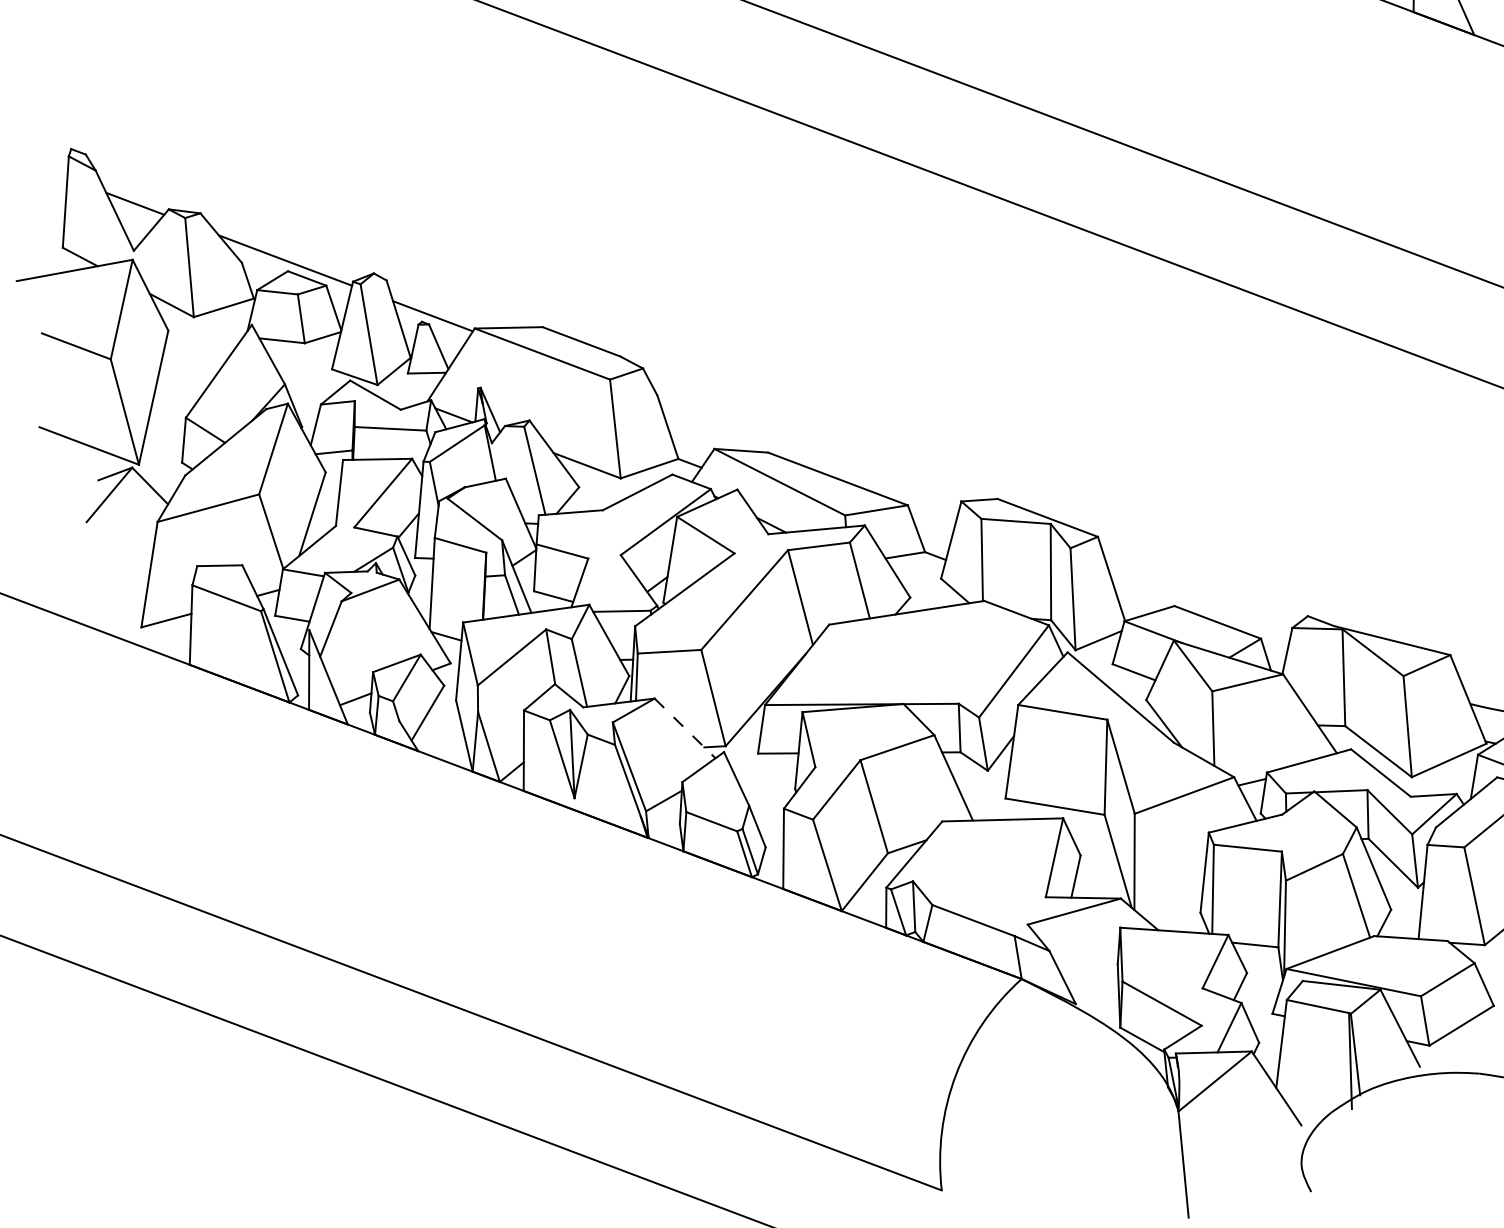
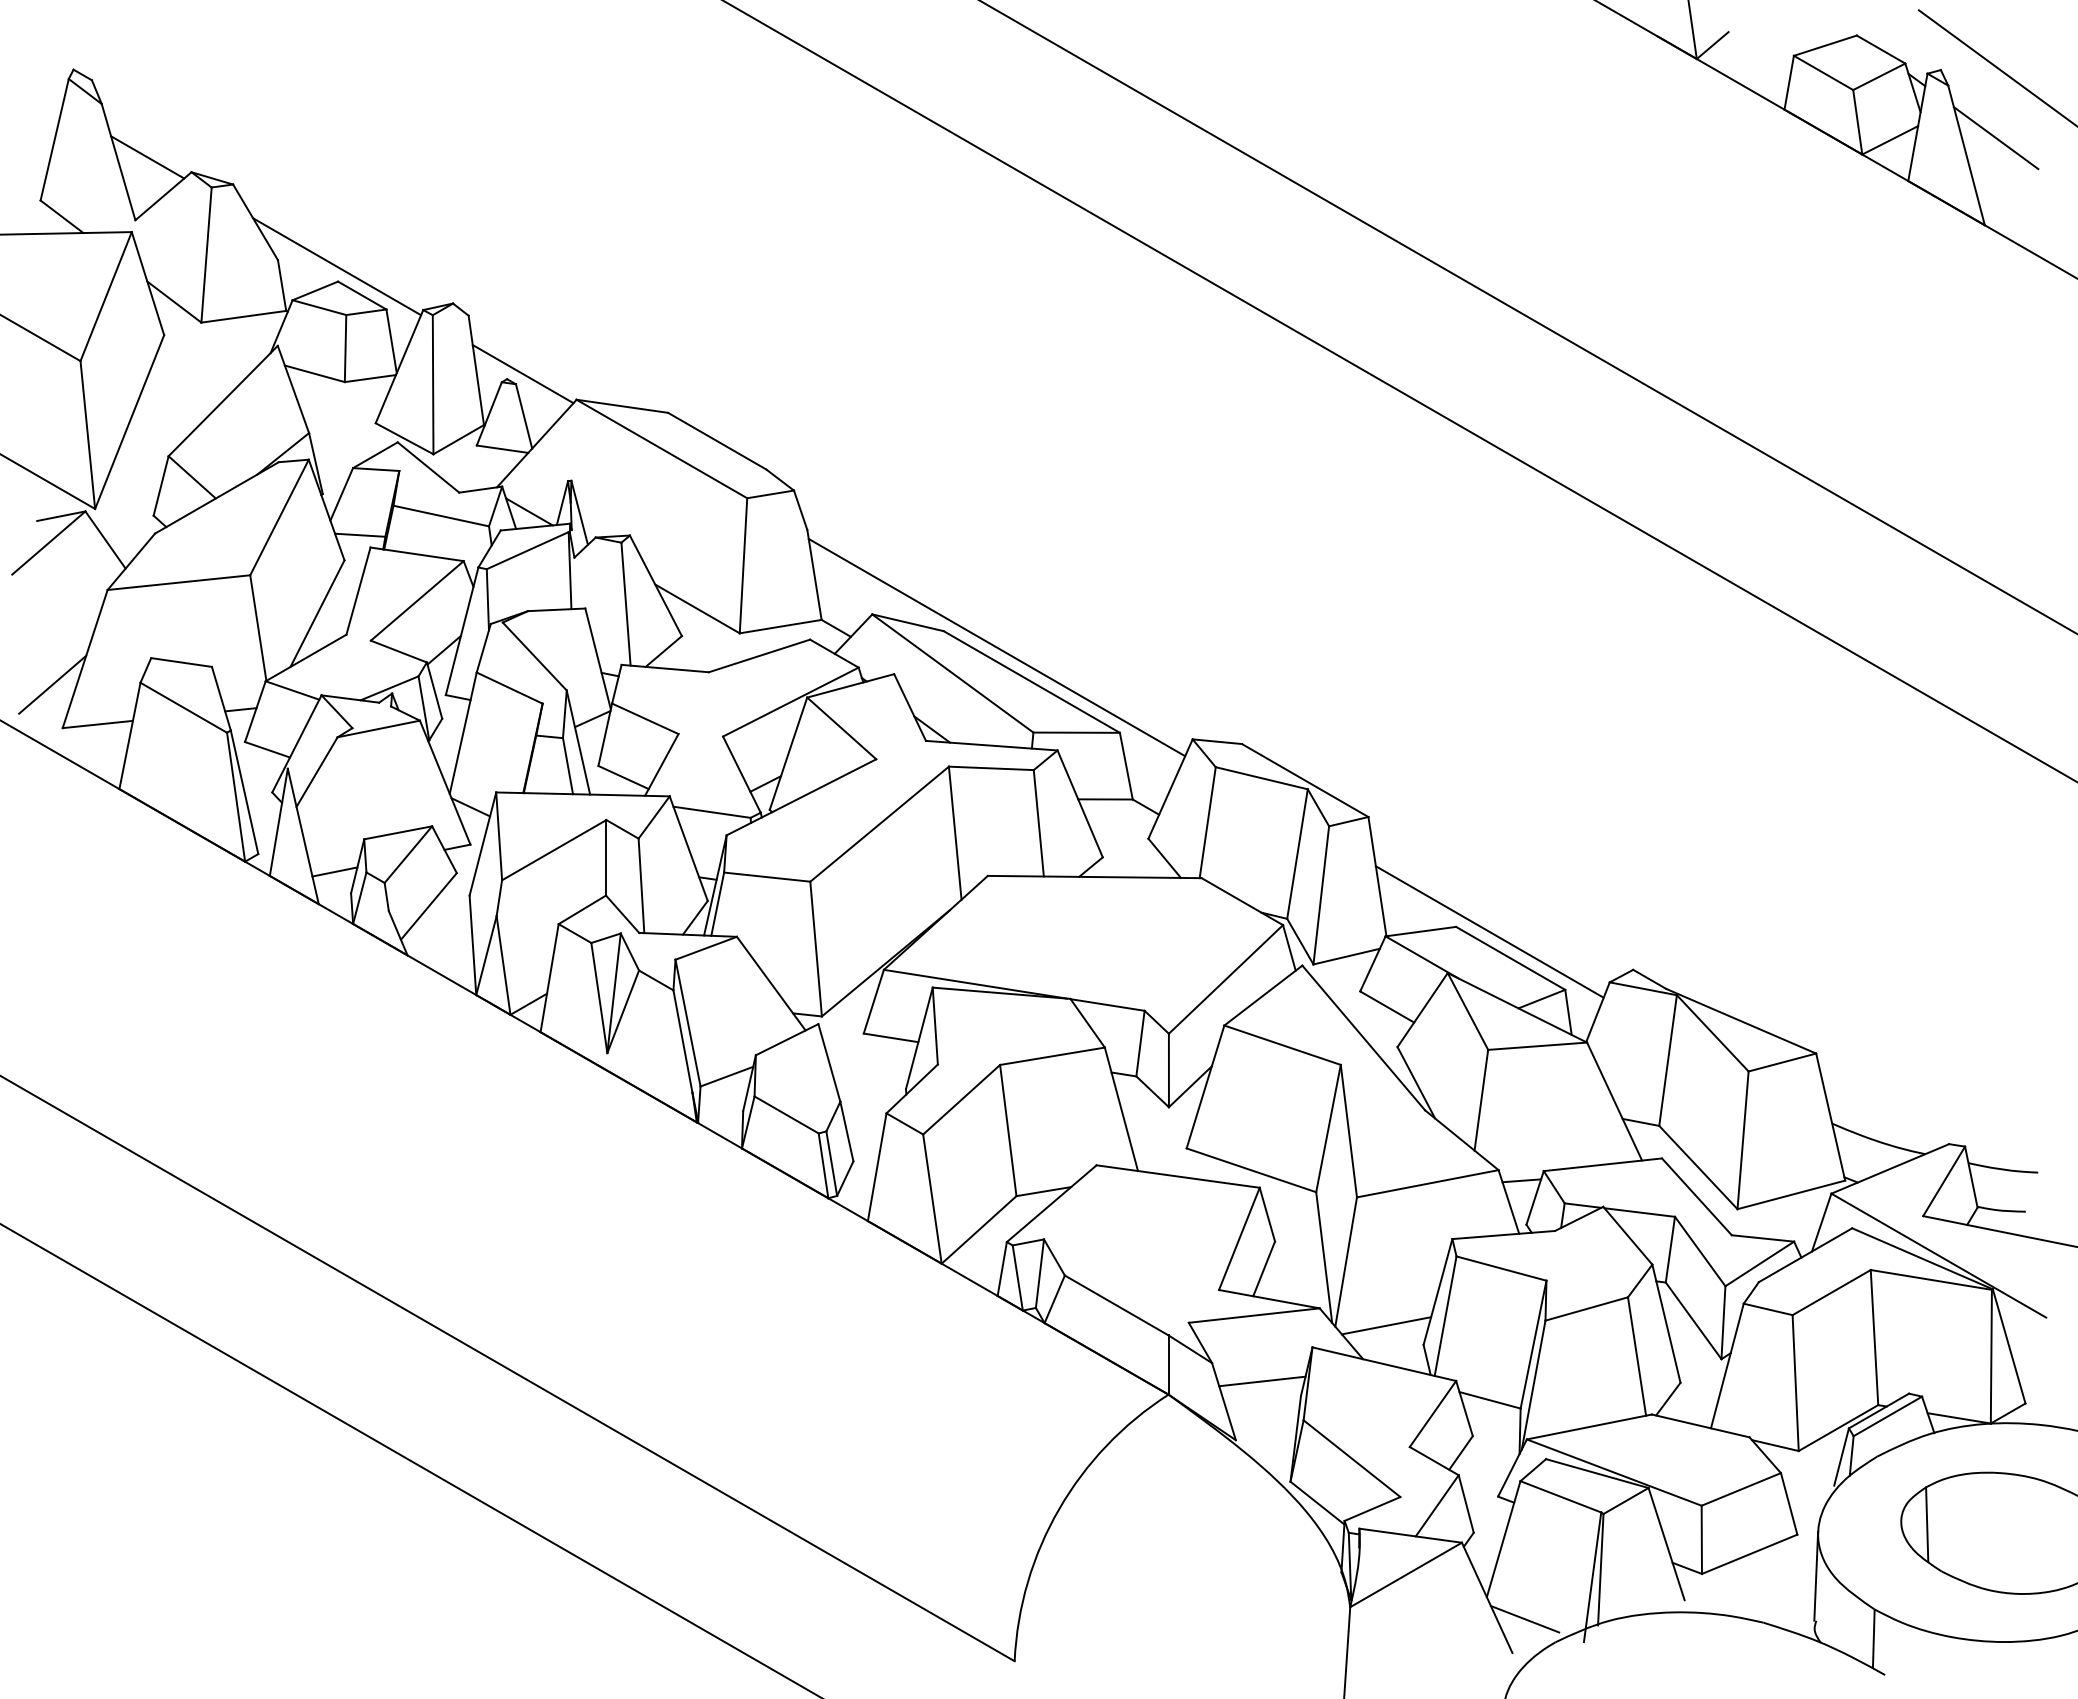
line: (808, 458) -> (996, 647), added
line: (128, 596) -> (52, 684), added
line: (1199, 605) -> (1489, 931), added
line: (685, 729) -> (771, 984), dashed -> solid
line: (1171, 903) -> (1386, 1325), added
line: (1088, 958) -> (1262, 1381), added
line: (1306, 1099) -> (1524, 1619), added

